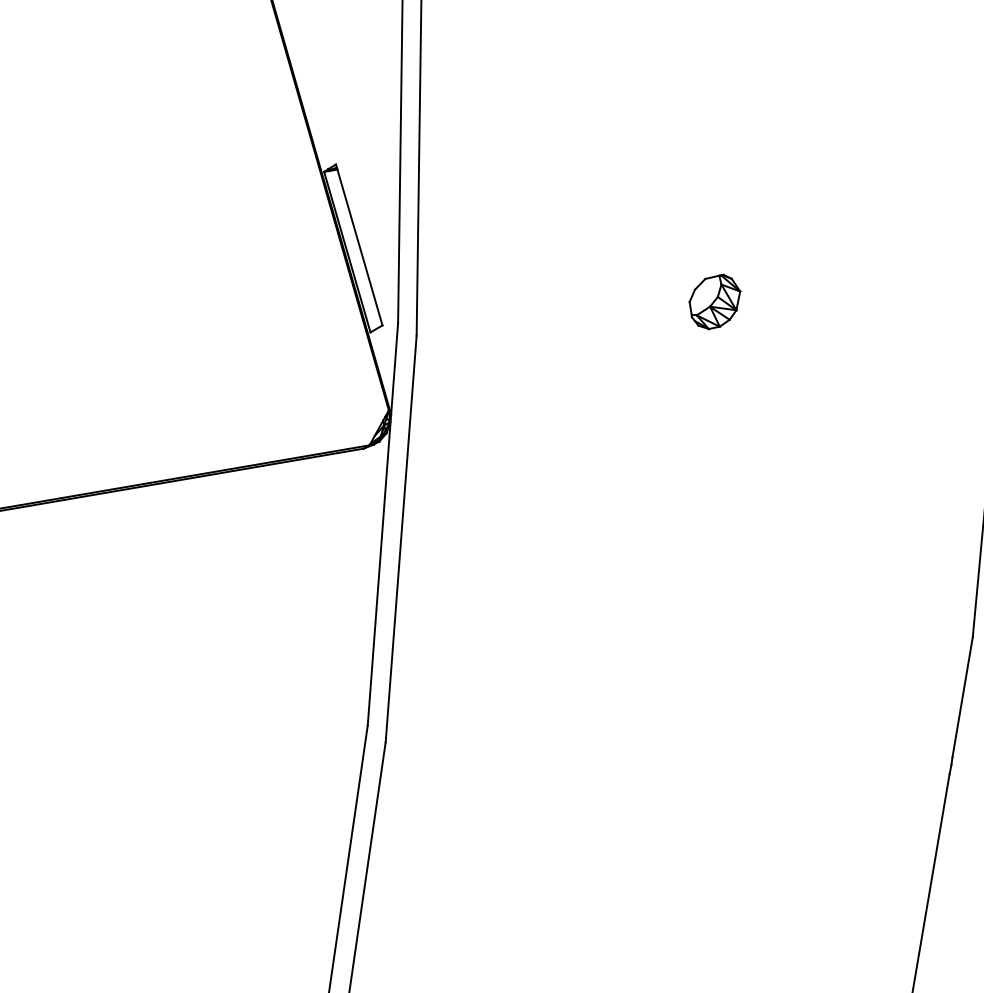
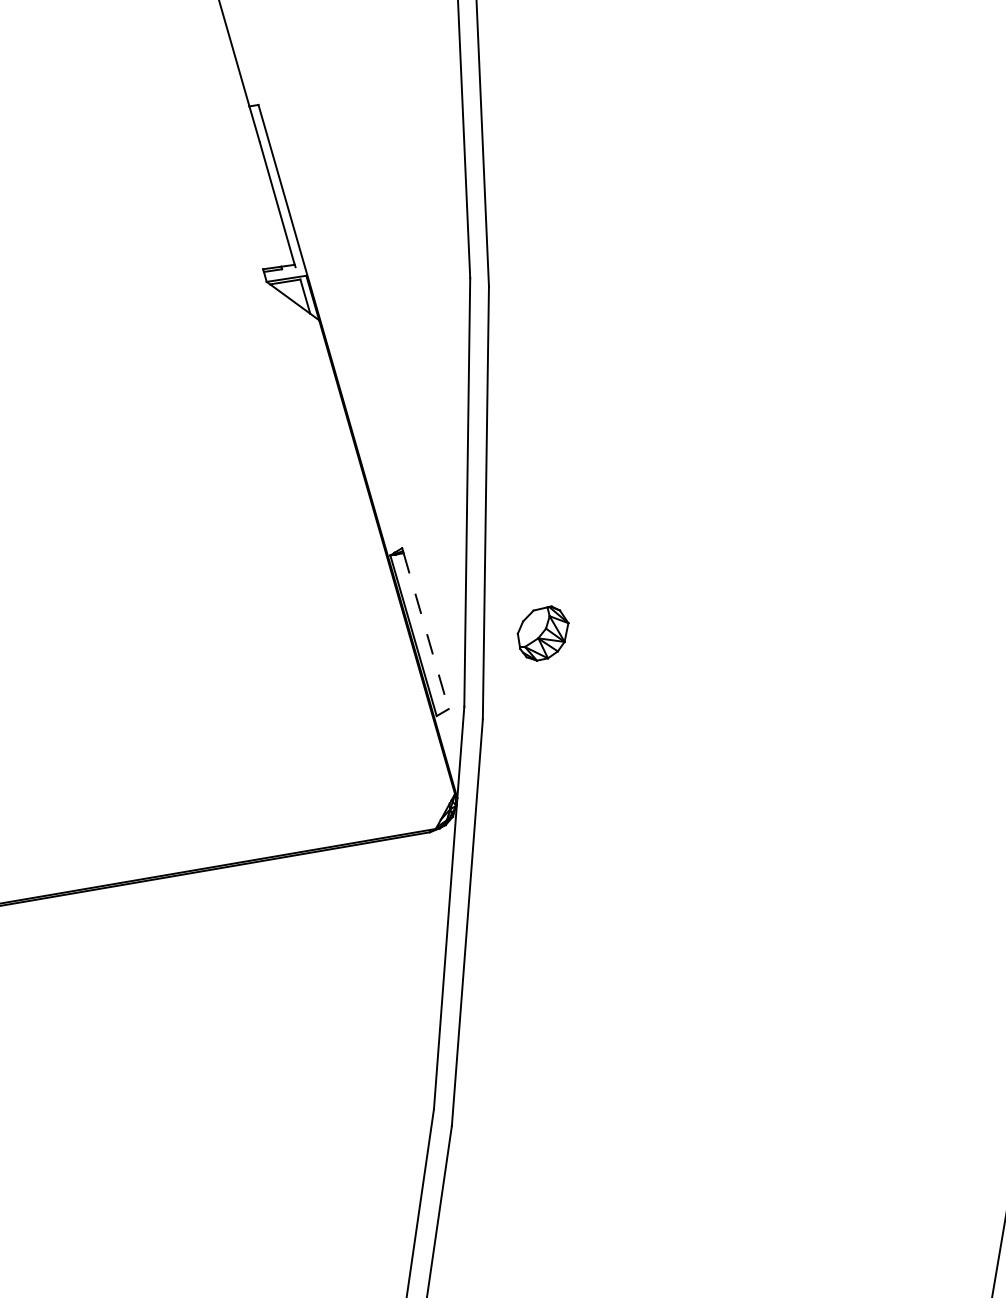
line: (360, 247) -> (426, 631), solid -> dashed
part: (714, 301) -> (542, 633), moved

